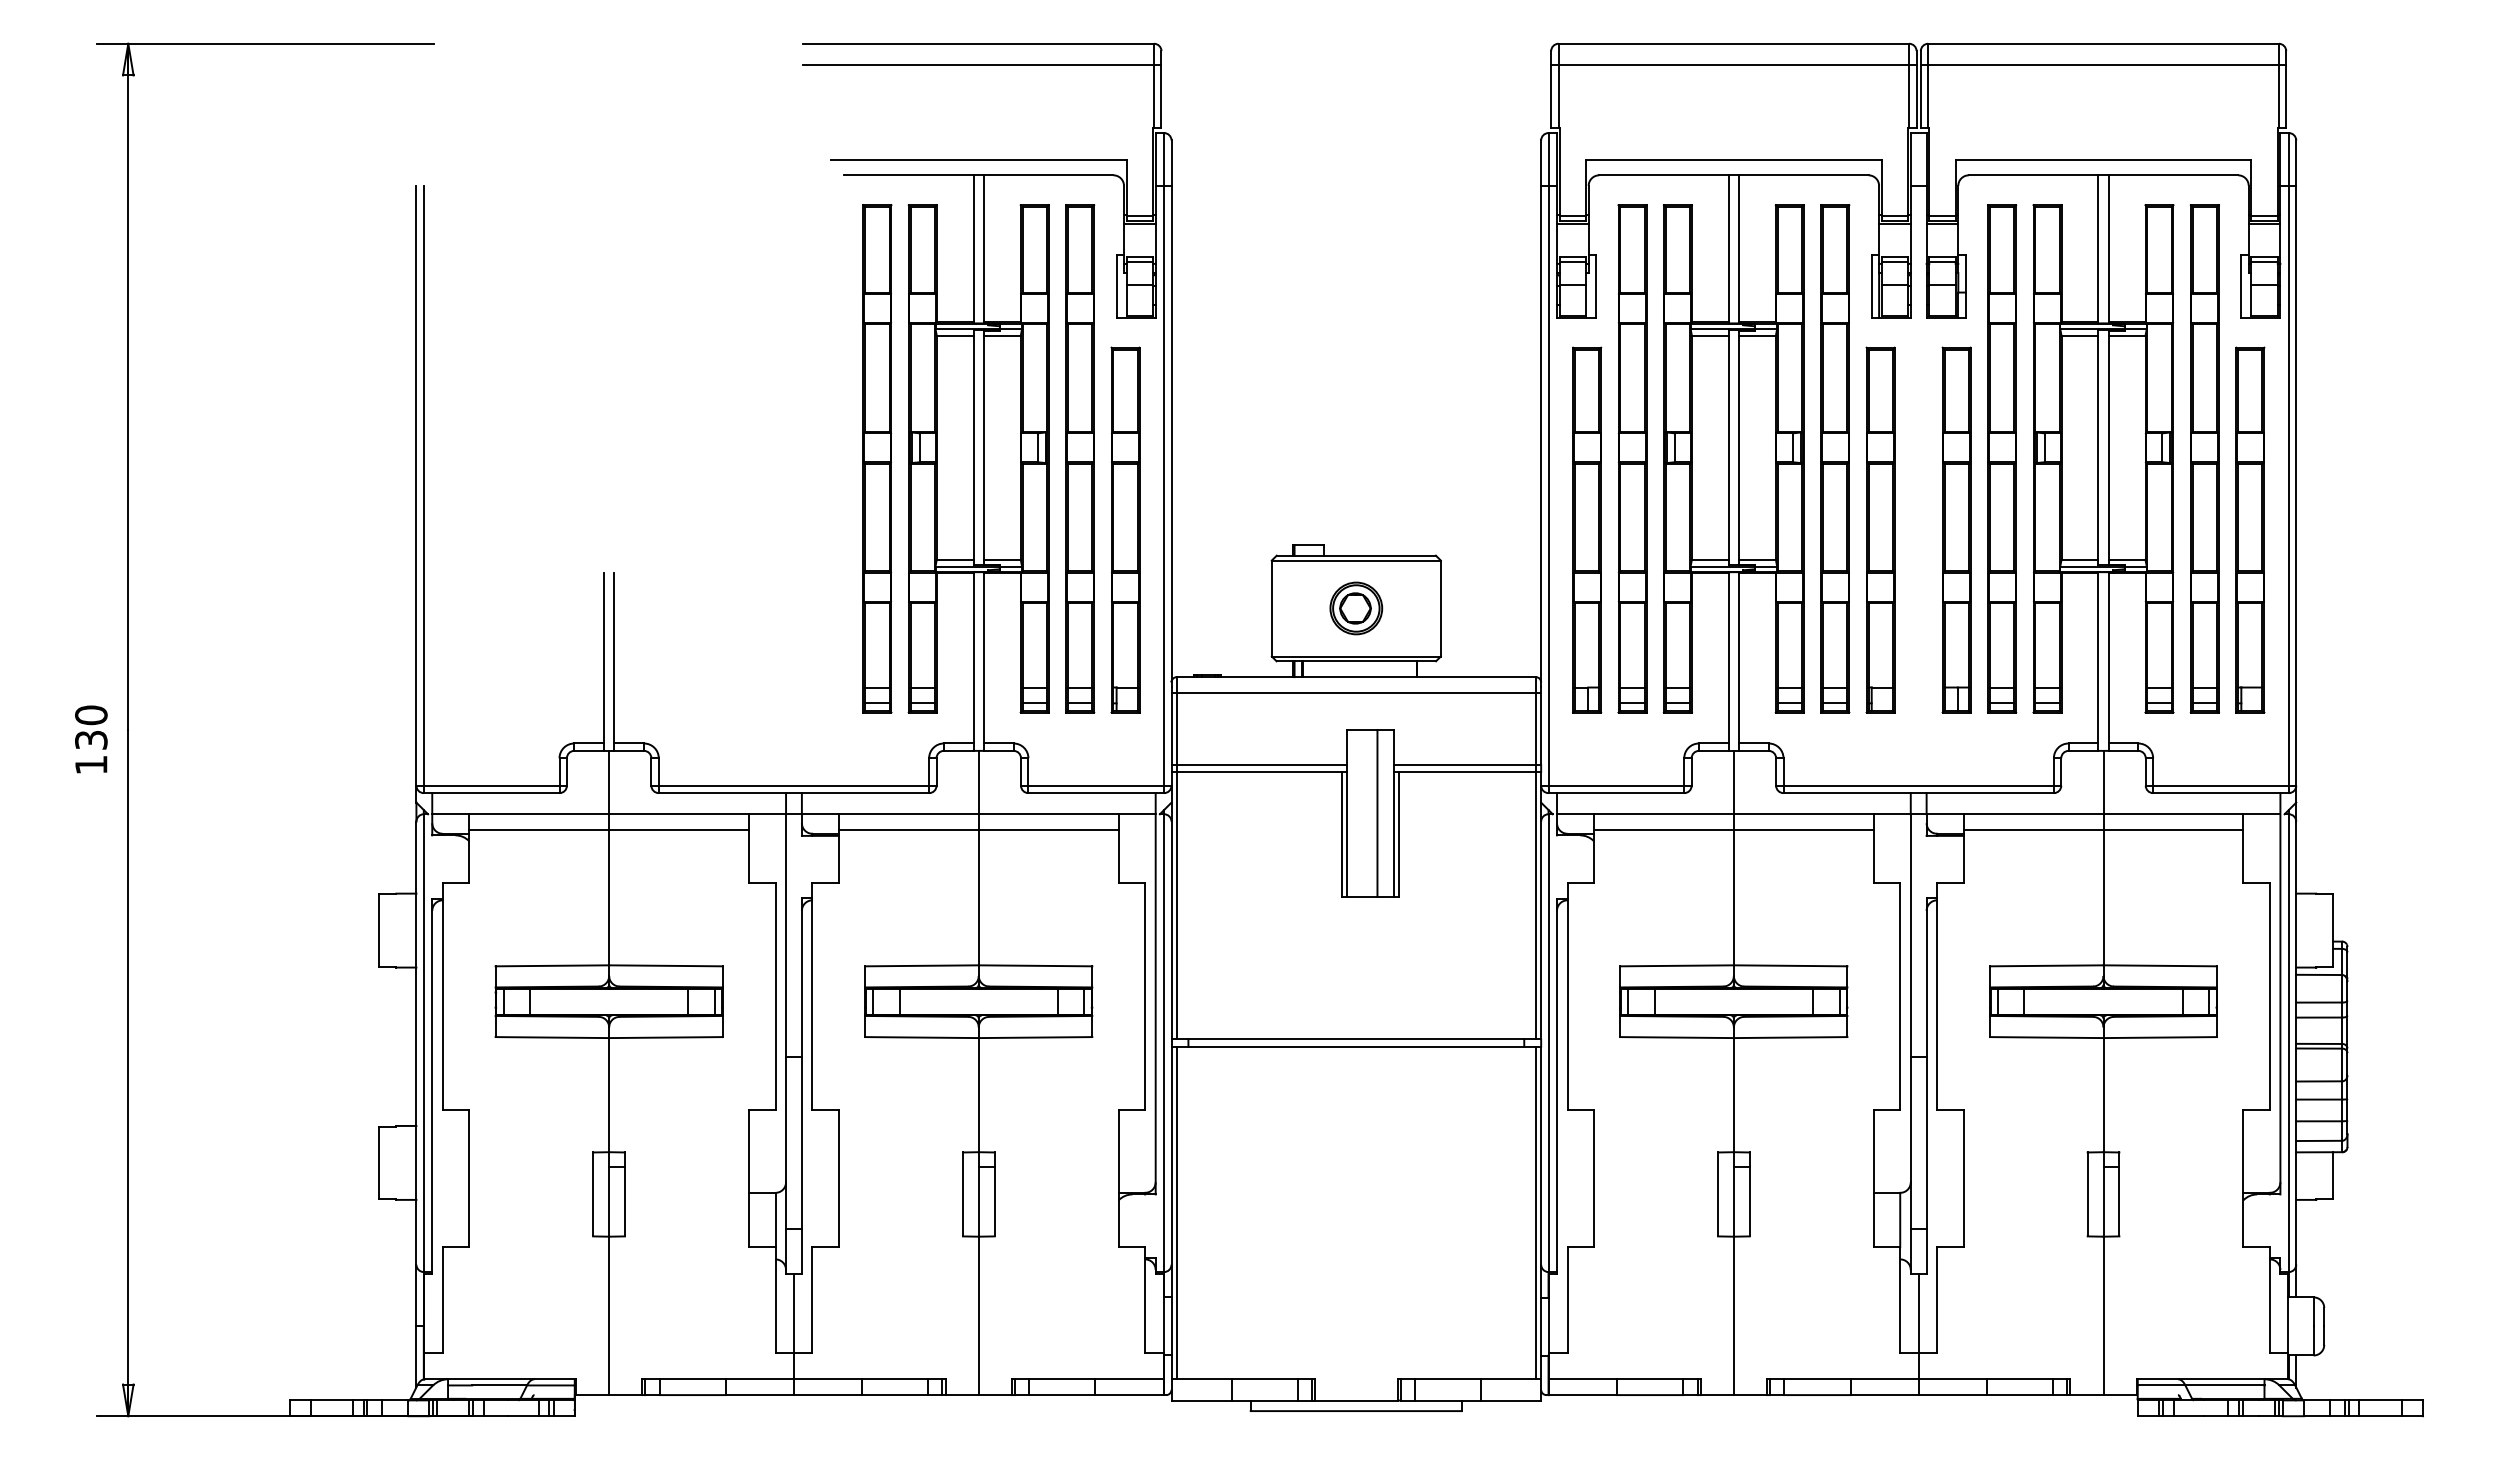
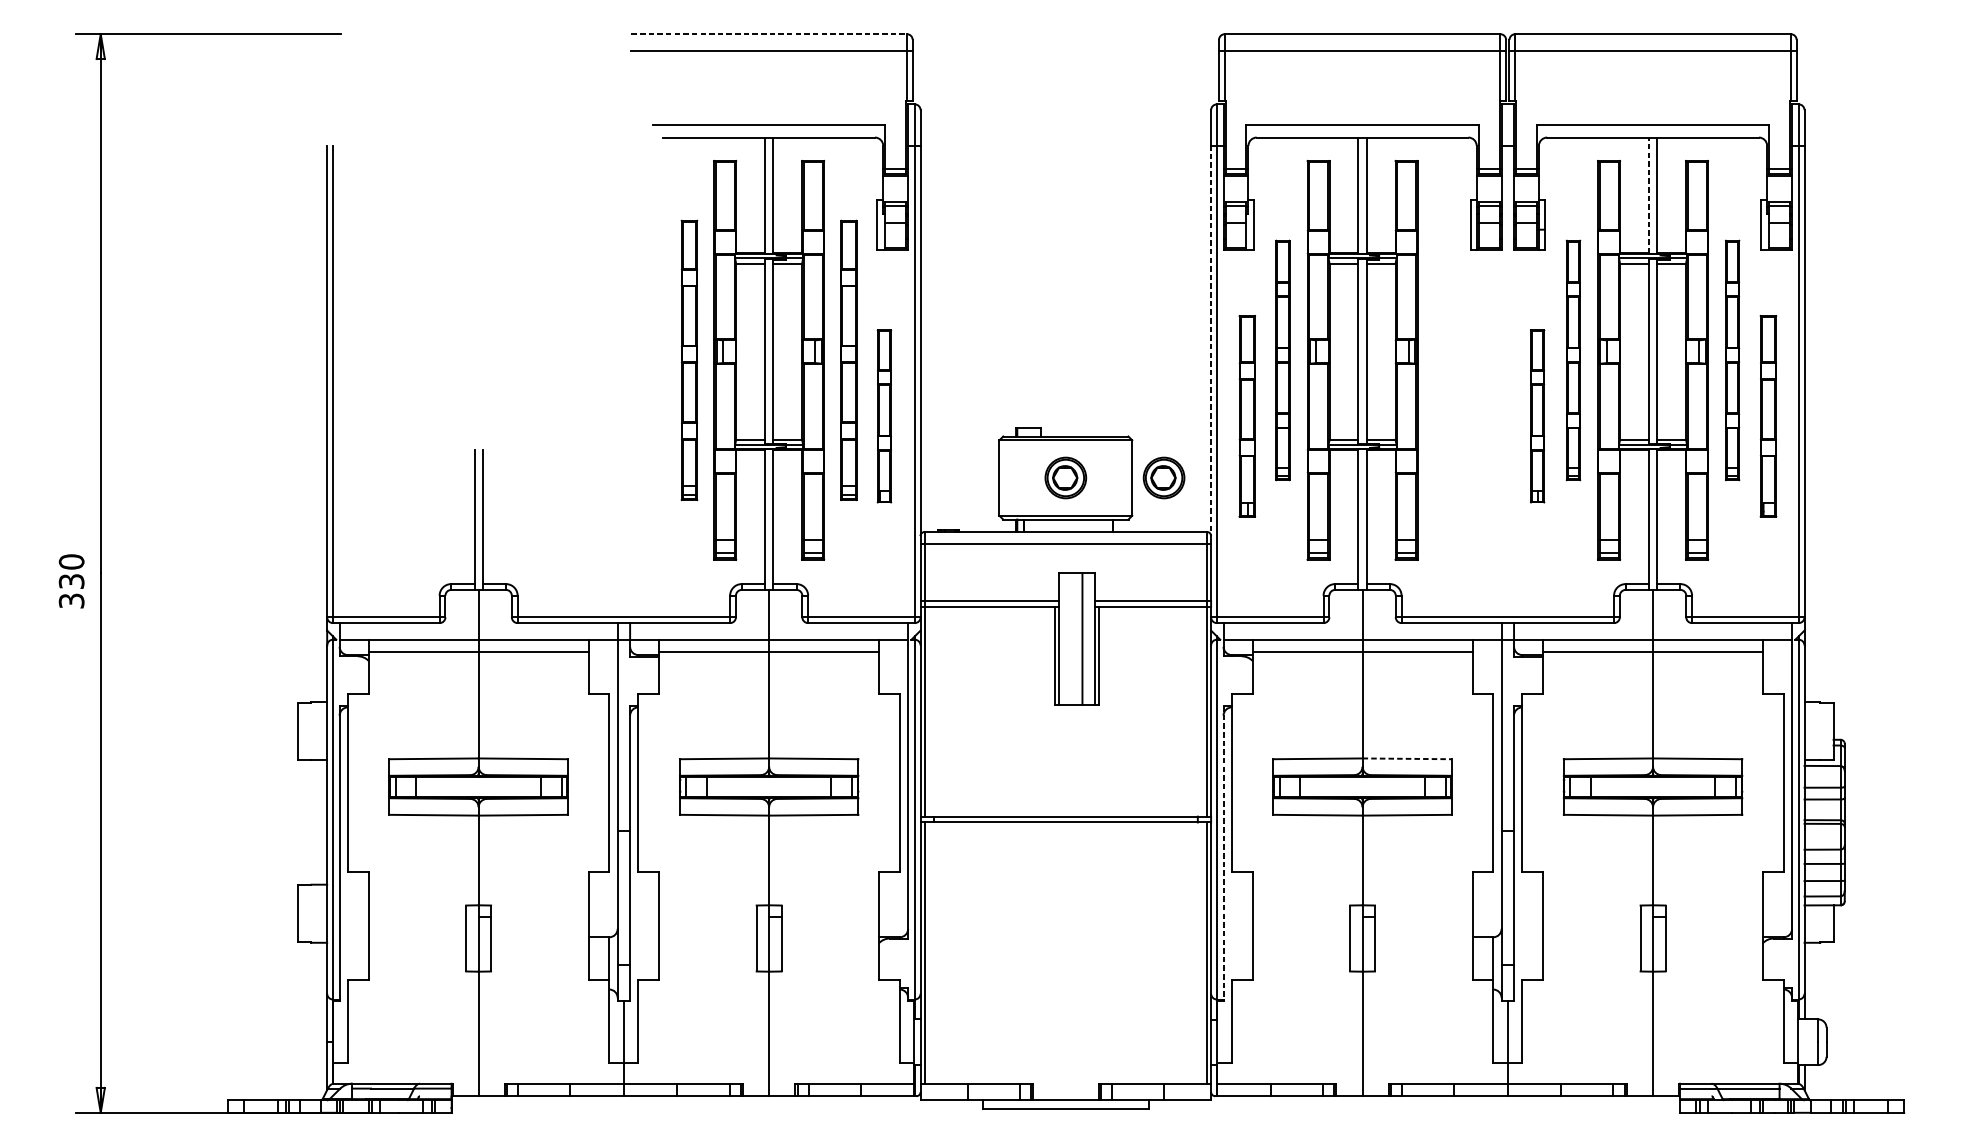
line: (979, 43) -> (769, 33), solid -> dashed
line: (2098, 248) -> (1649, 195), solid -> dashed
line: (1541, 436) -> (1211, 342), solid -> dashed
part: (877, 458) -> (689, 360), size x0.7
part: (1080, 458) -> (849, 360), size x0.7
part: (1632, 458) -> (1282, 360), size x0.6
part: (1835, 458) -> (1442, 360), removed
part: (2002, 458) -> (1573, 360), size x0.6
part: (2204, 458) -> (1732, 360), size x0.6
part: (1125, 529) -> (884, 415), size x0.6
part: (1587, 529) -> (1247, 415), size x0.7
part: (1880, 529) -> (1477, 415), removed
part: (1956, 529) -> (1537, 415), size x0.6
part: (2250, 529) -> (1768, 415), size x0.7
part: (1481, 608) -> (1164, 478), added
text: (91, 764) -> (71, 600), 130 -> 330
line: (1790, 965) -> (1407, 758), solid -> dashed
line: (1556, 1085) -> (1223, 852), solid -> dashed

